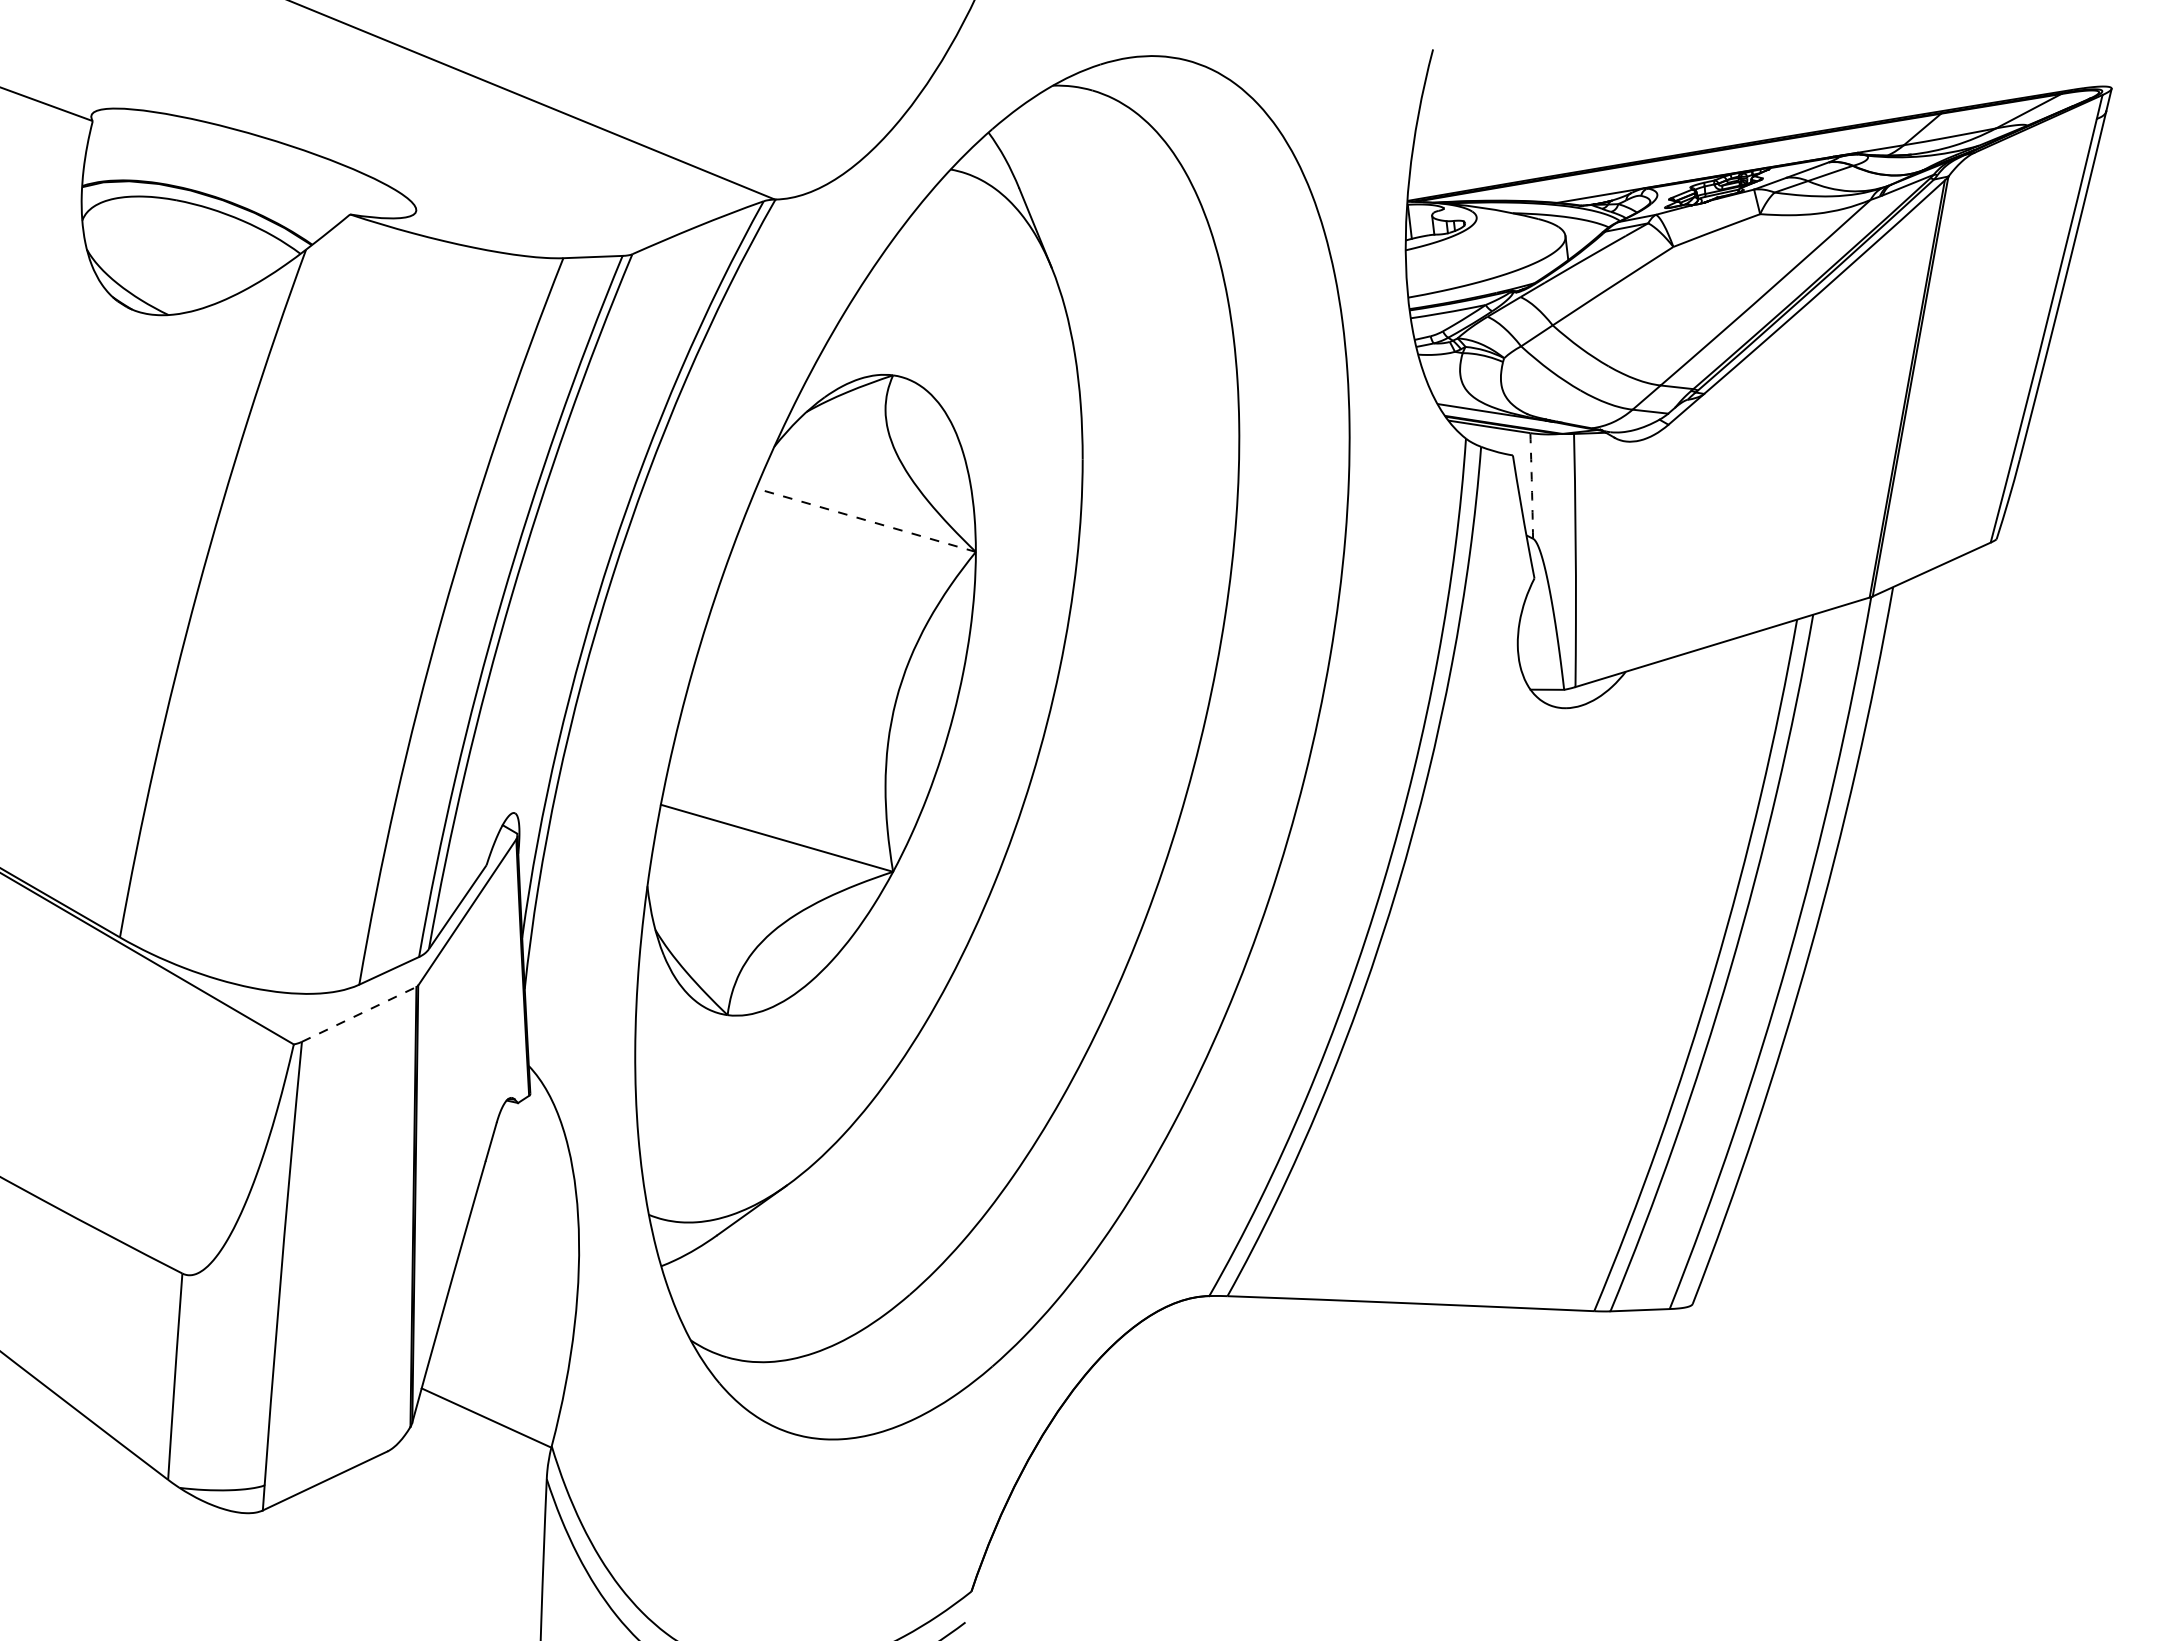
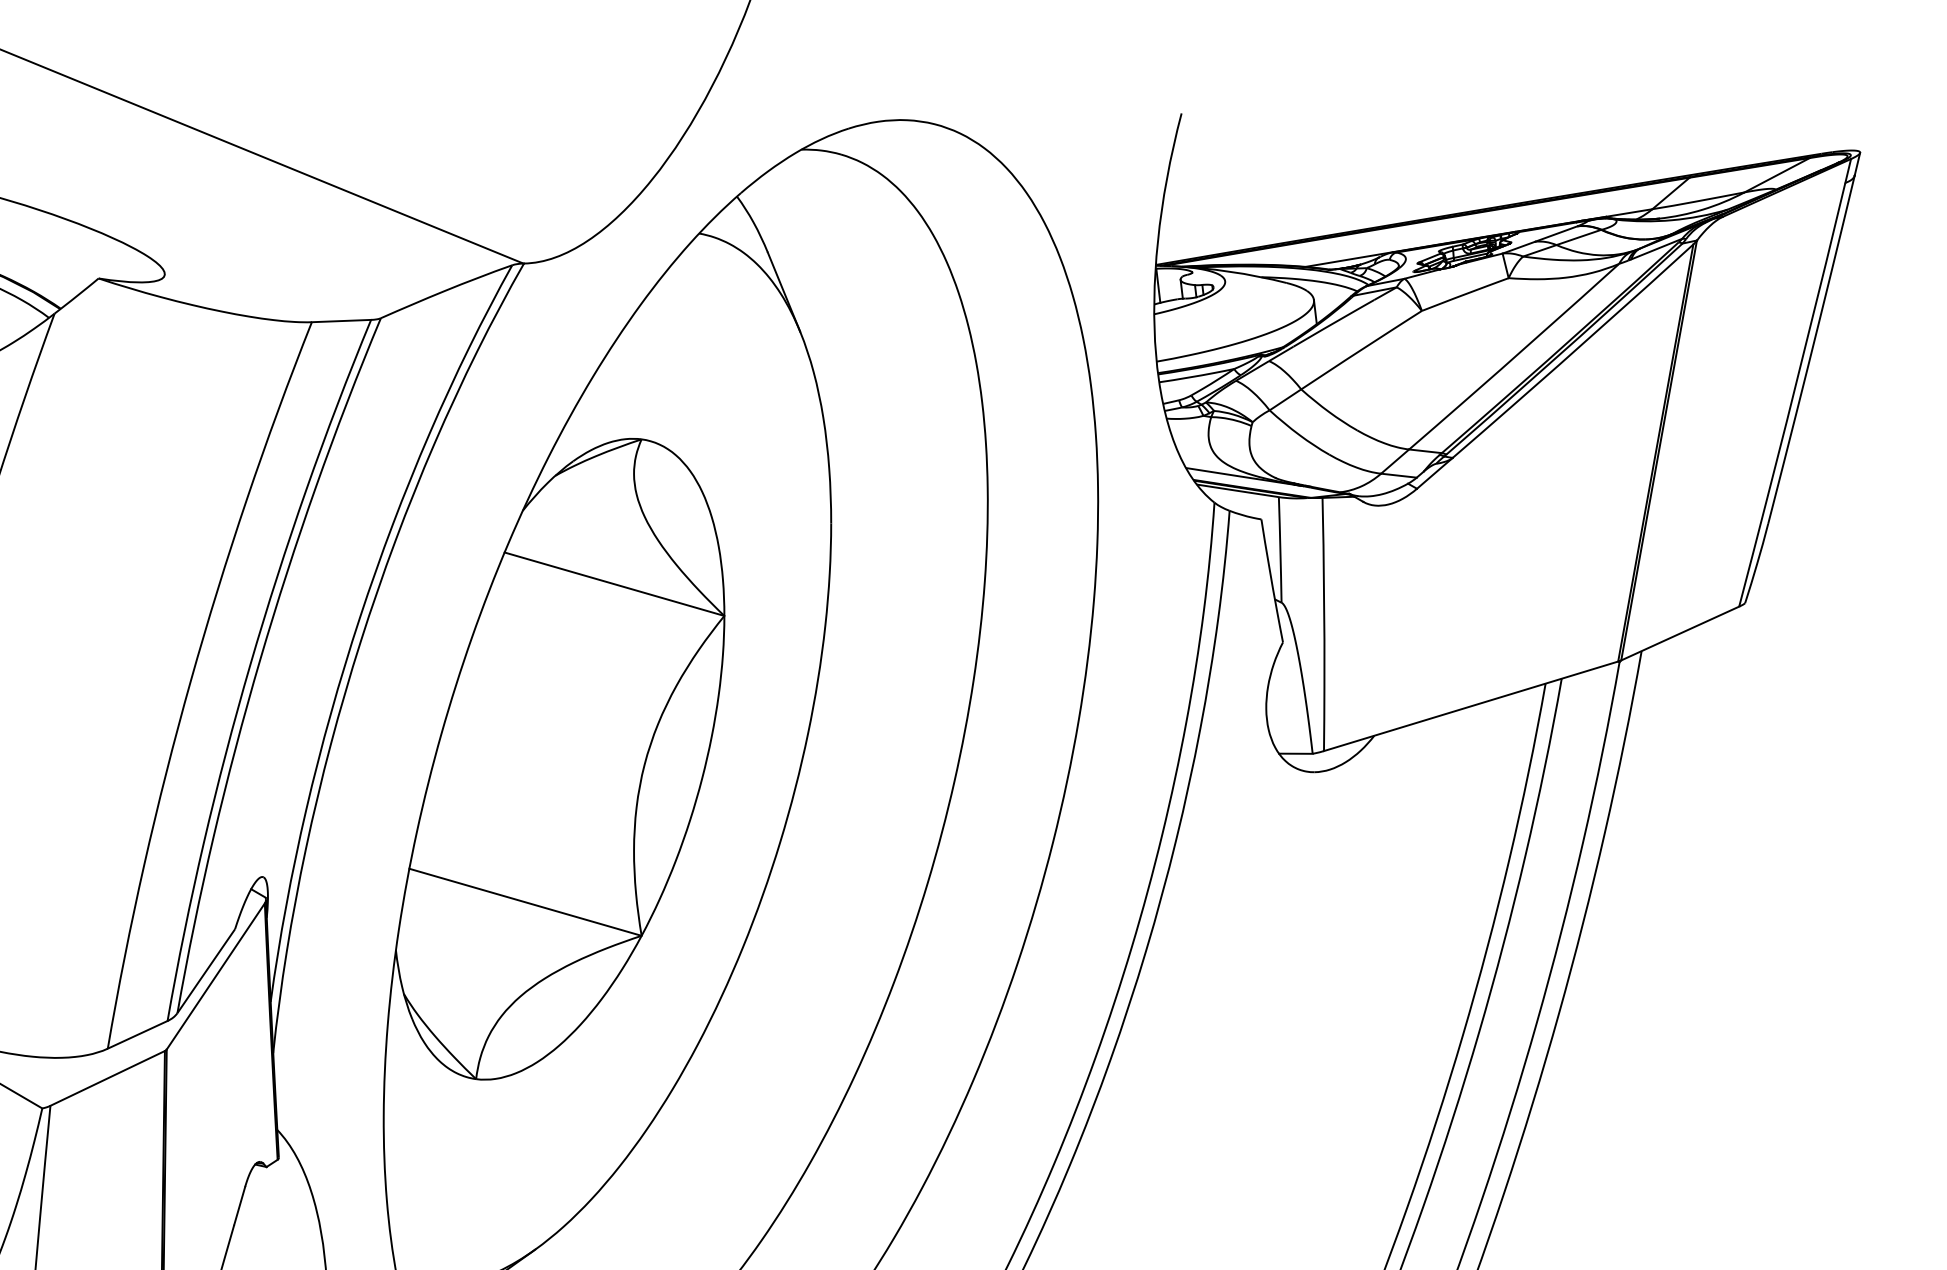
arc: (1531, 485) -> (1280, 549), dashed -> solid
line: (865, 520) -> (614, 584), dashed -> solid
line: (359, 1014) -> (108, 1078), dashed -> solid

